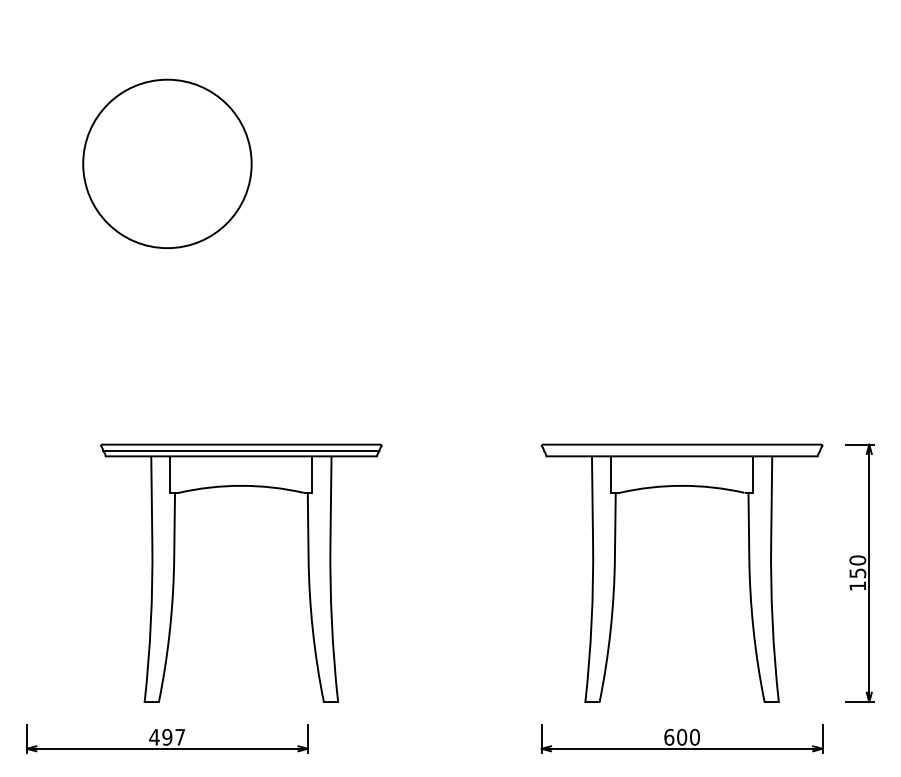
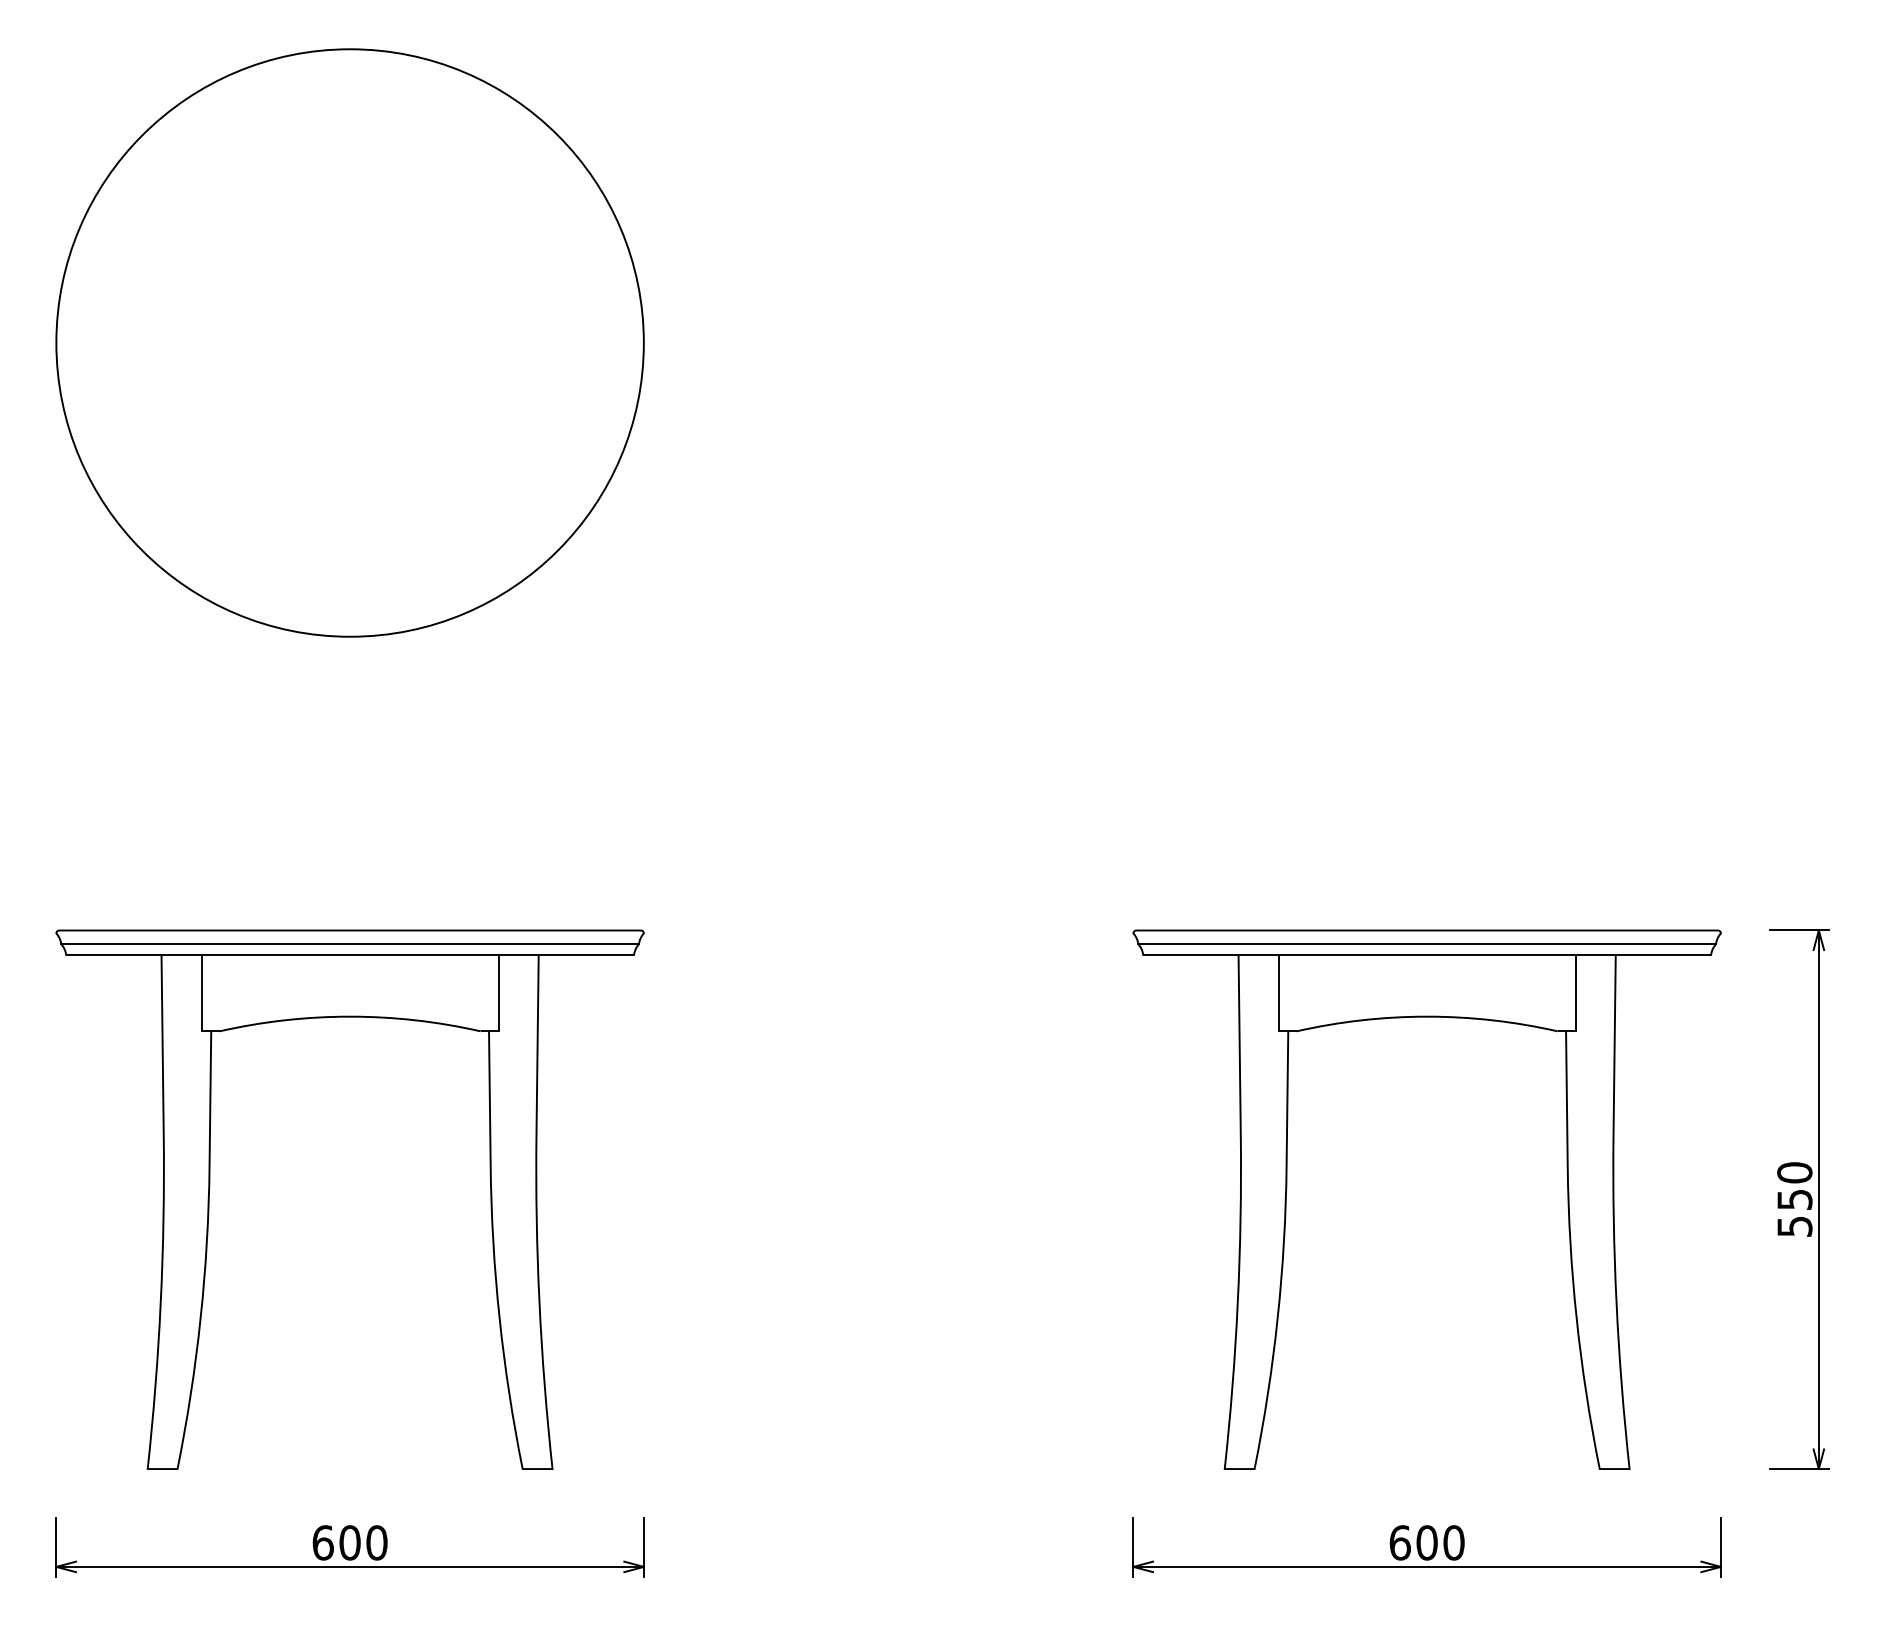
circle: (167, 163) -> (350, 342), size x1.67
line: (682, 451) -> (1427, 944), added
part: (307, 569) -> (488, 1191), moved
text: (857, 585) -> (1794, 1225), 150 -> 550
text: (167, 736) -> (350, 1541), 497 -> 600

